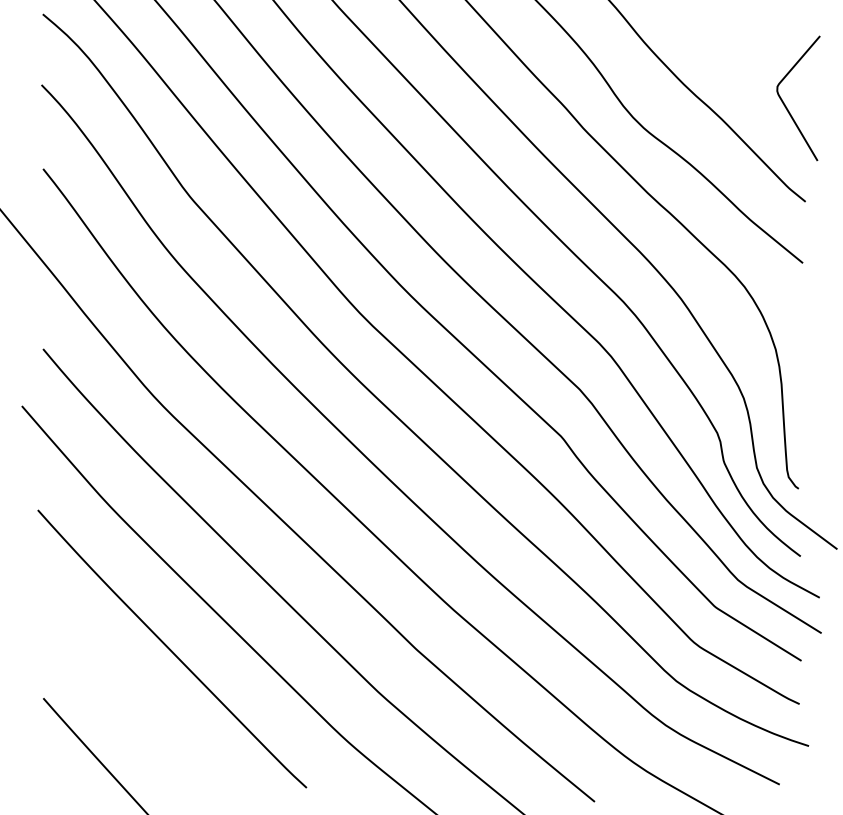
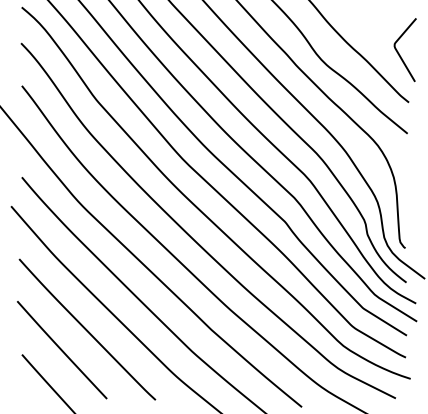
line: (123, 690) -> (62, 350), added

